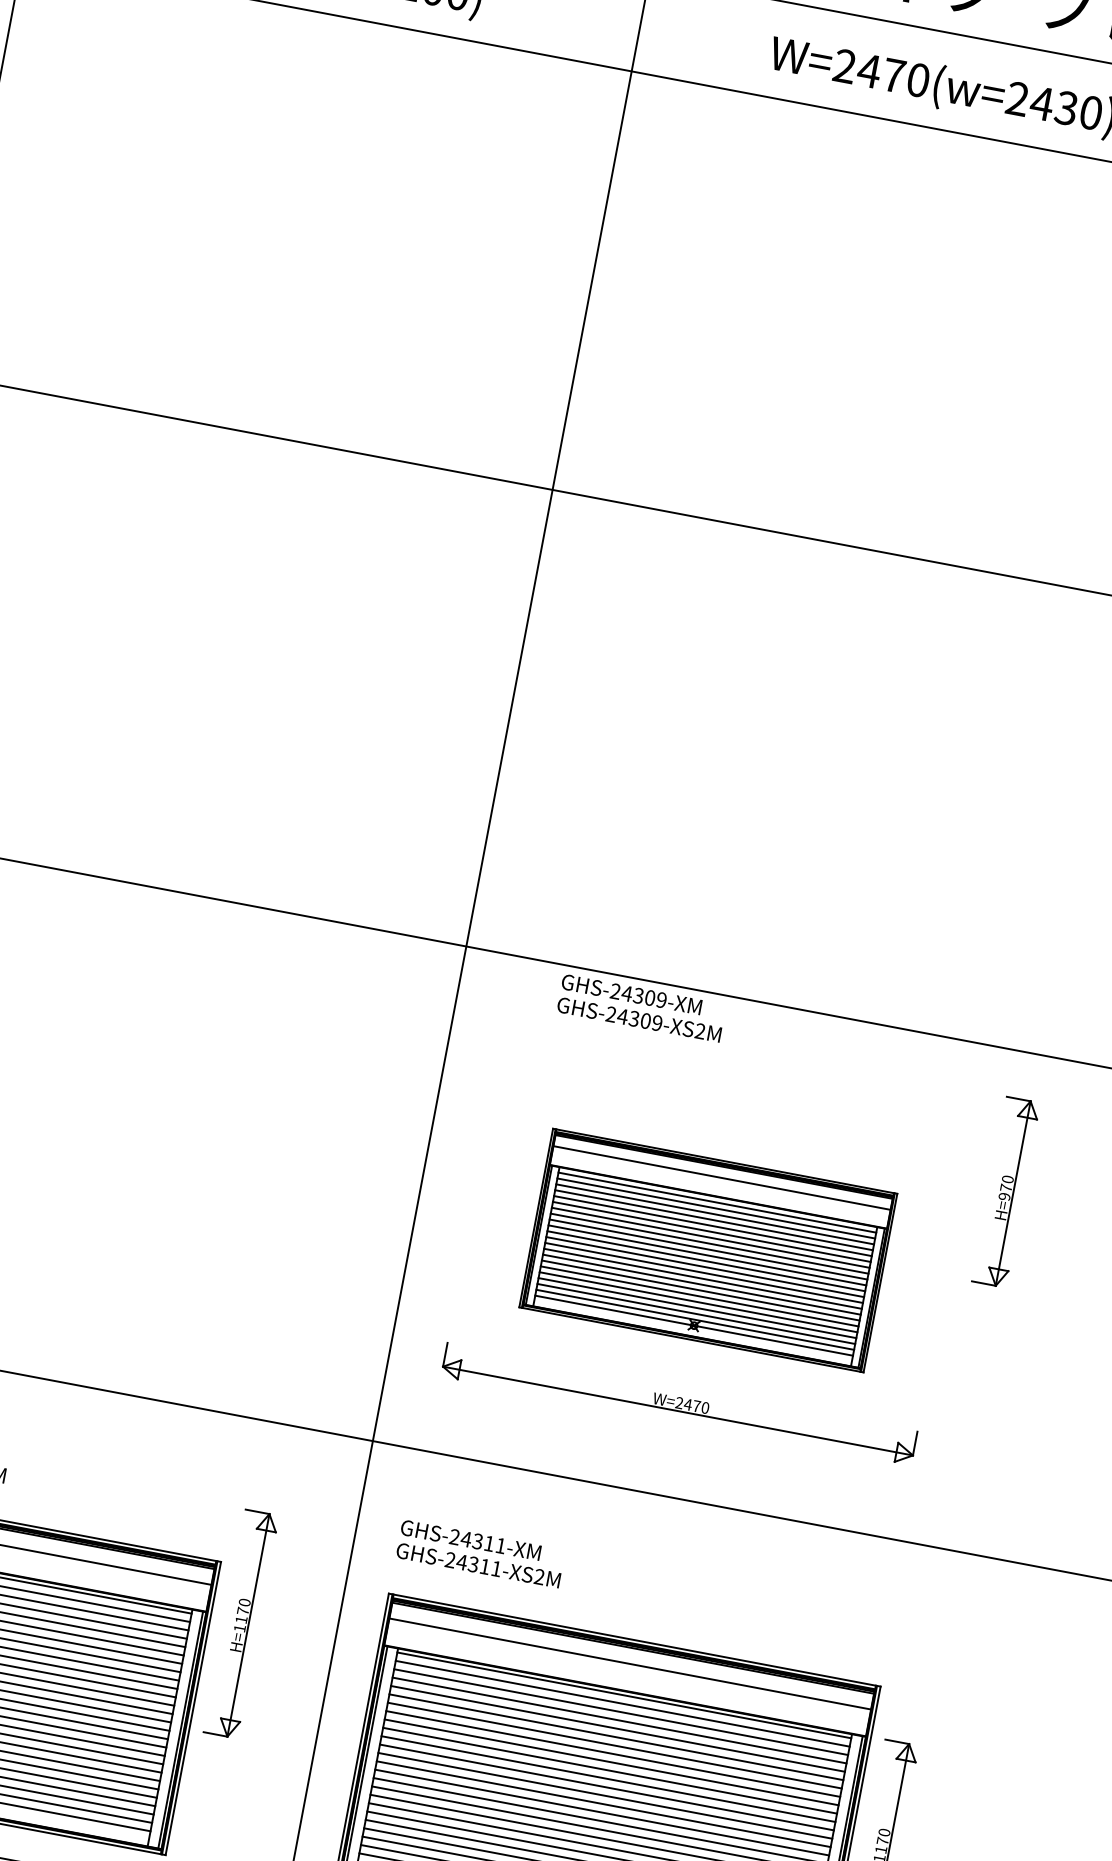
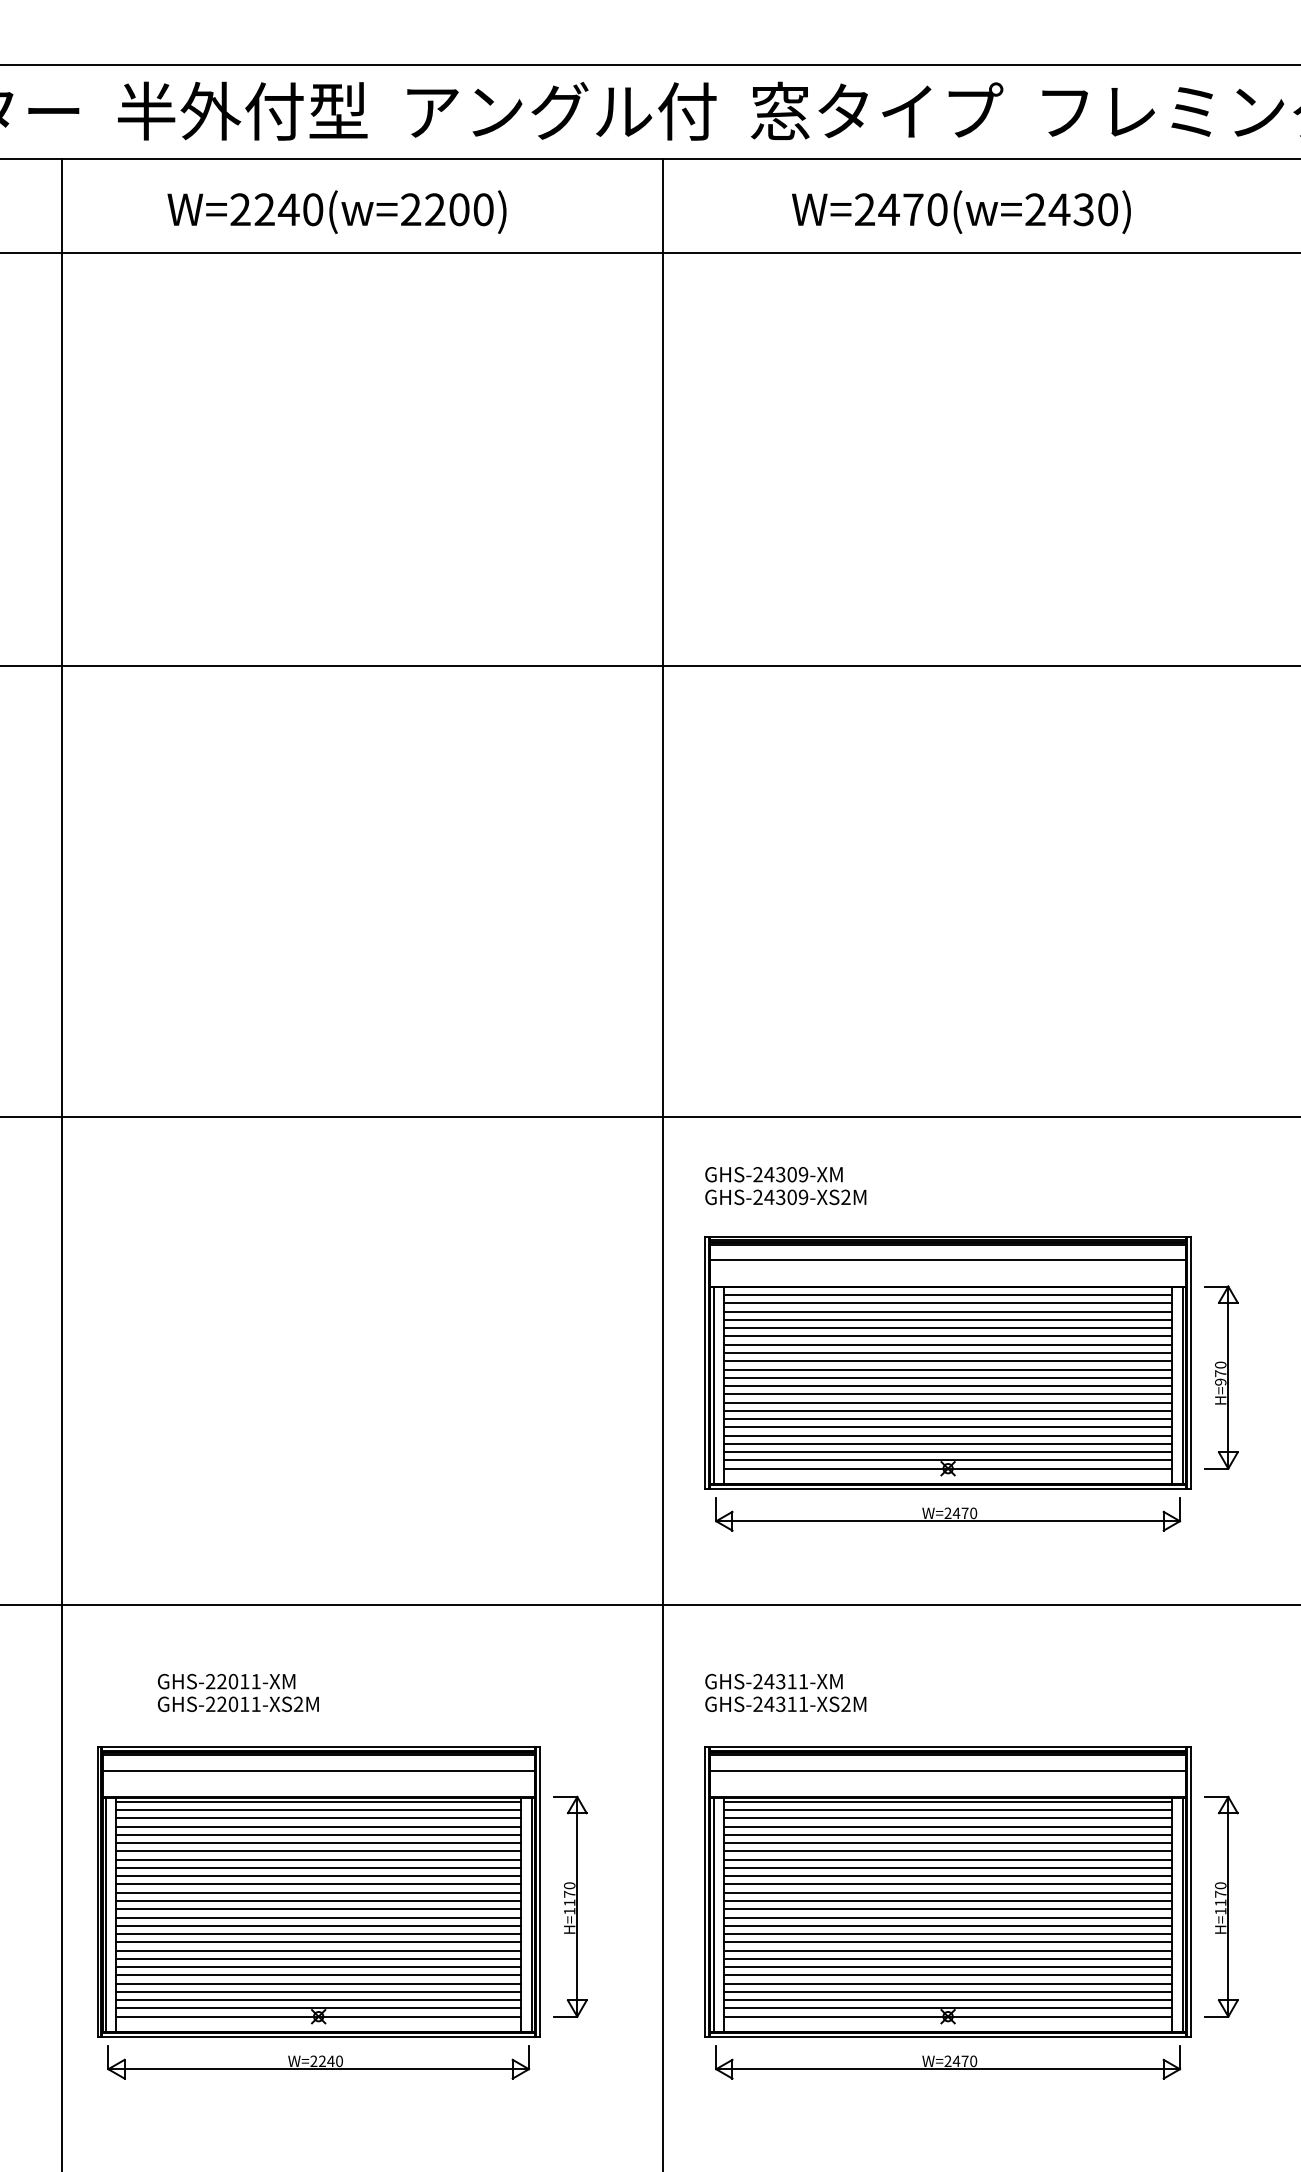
text: (641, 1008) -> (785, 1186), moved
part: (1006, 1192) -> (1221, 1377), moved
part: (707, 1250) -> (947, 1362), size x1.43
part: (241, 1623) -> (570, 1906), moved

